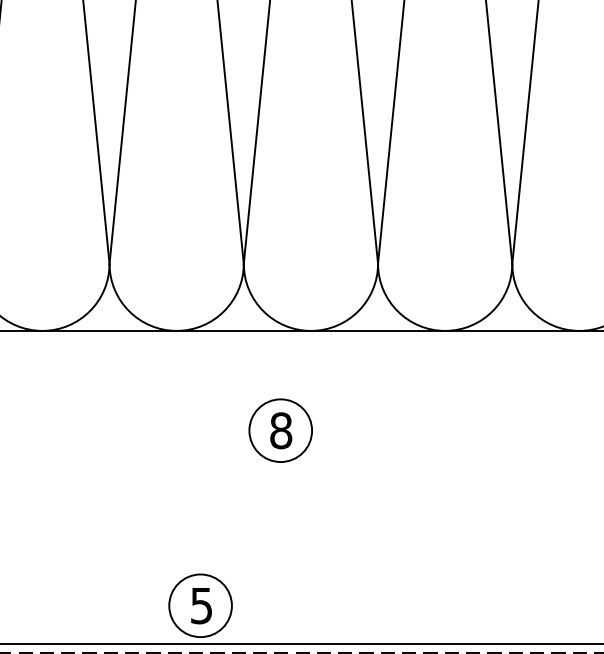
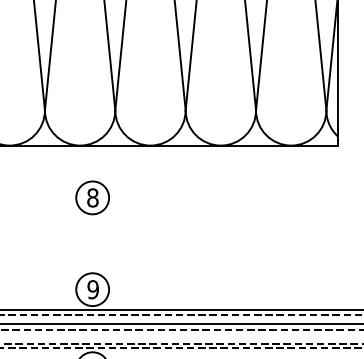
part: (280, 429) -> (92, 197), moved
text: (200, 605) -> (92, 289), 5 -> 9

